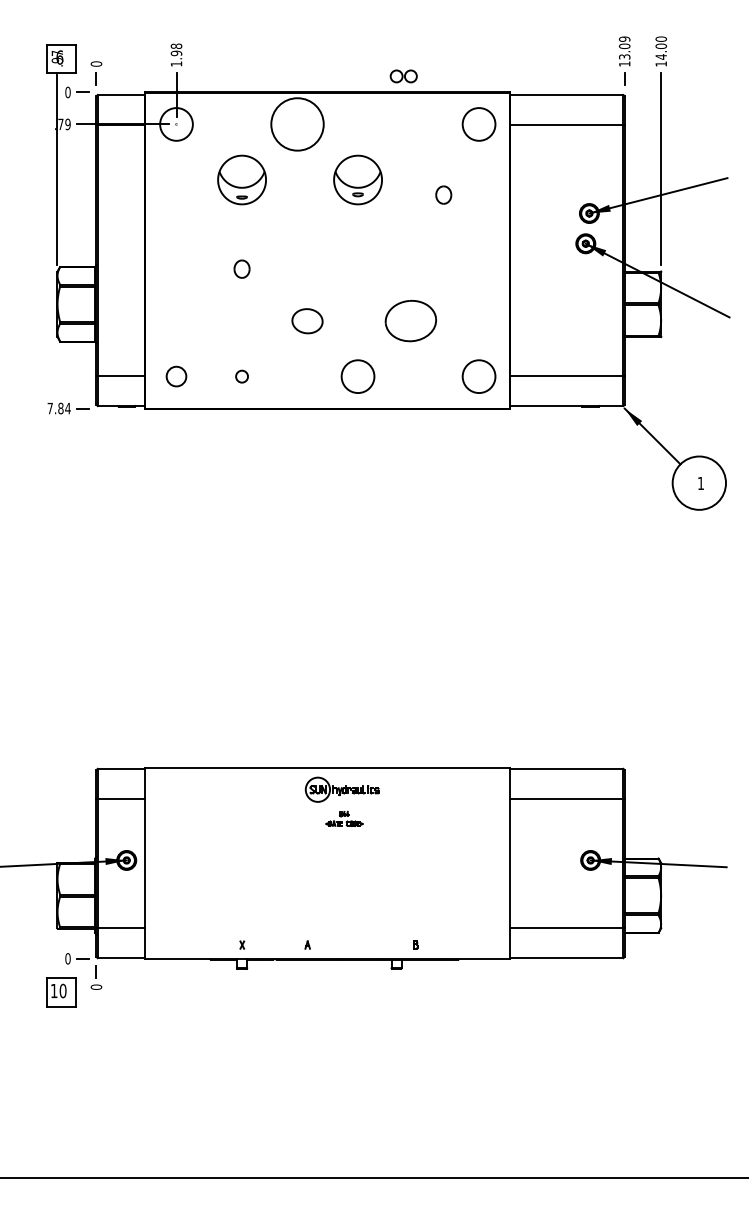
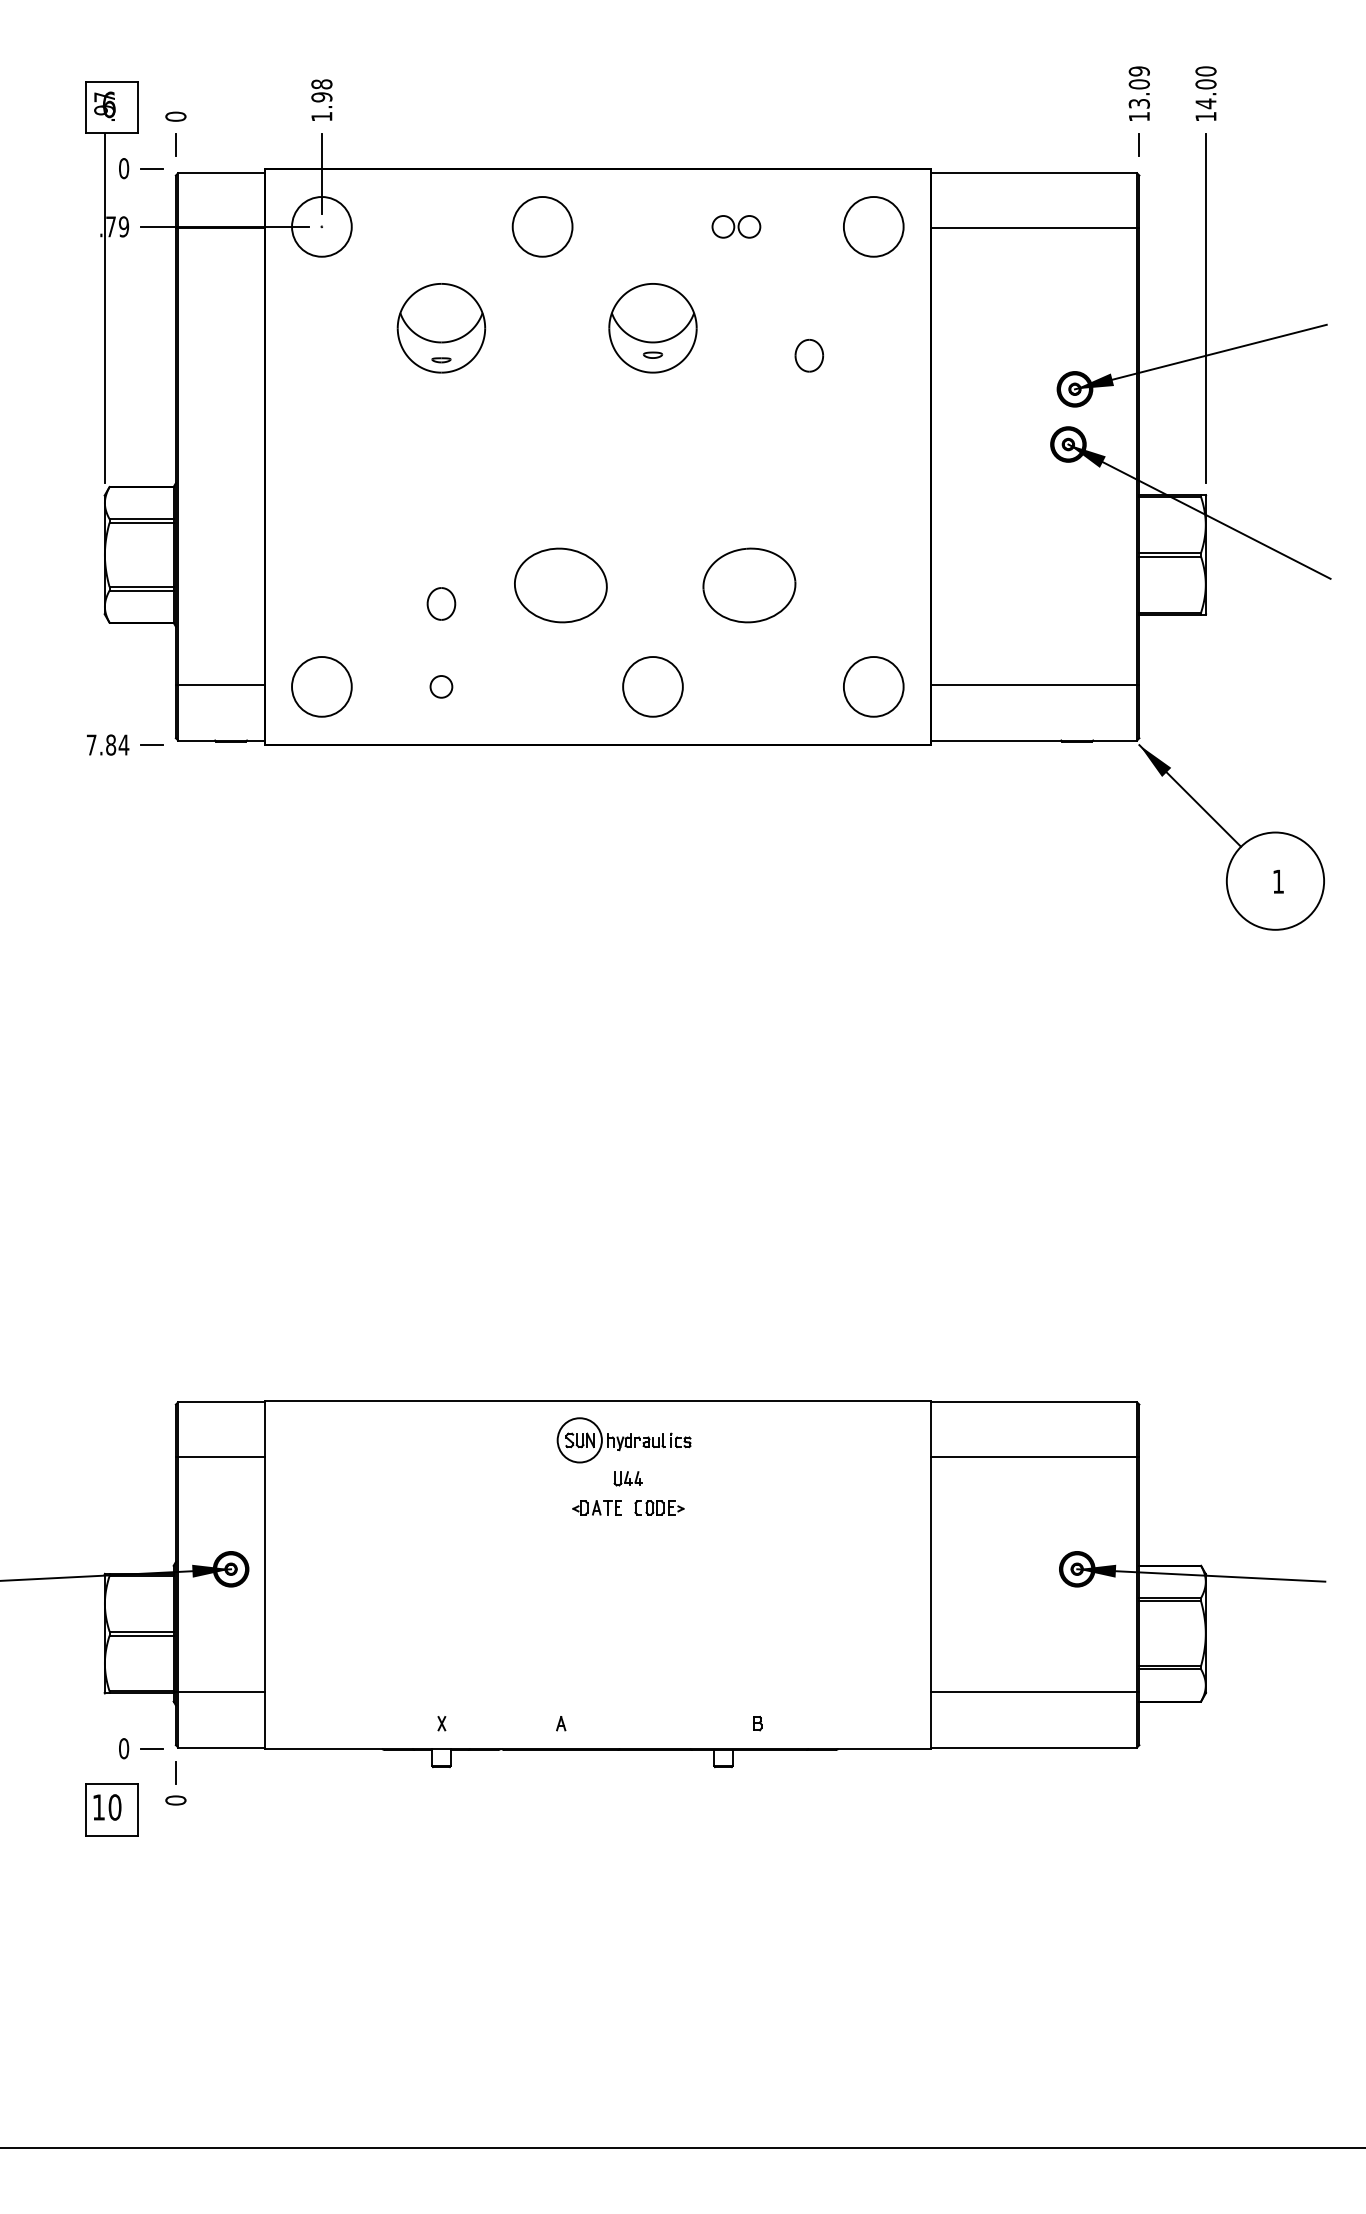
part: (403, 76) -> (735, 226), moved
circle: (297, 124) -> (542, 226), size x0.62
part: (241, 268) -> (440, 602), moved
part: (307, 321) -> (560, 586), size x1.67
circle: (176, 376) -> (321, 686), size x1.67
part: (344, 818) -> (628, 1492), size x1.67

